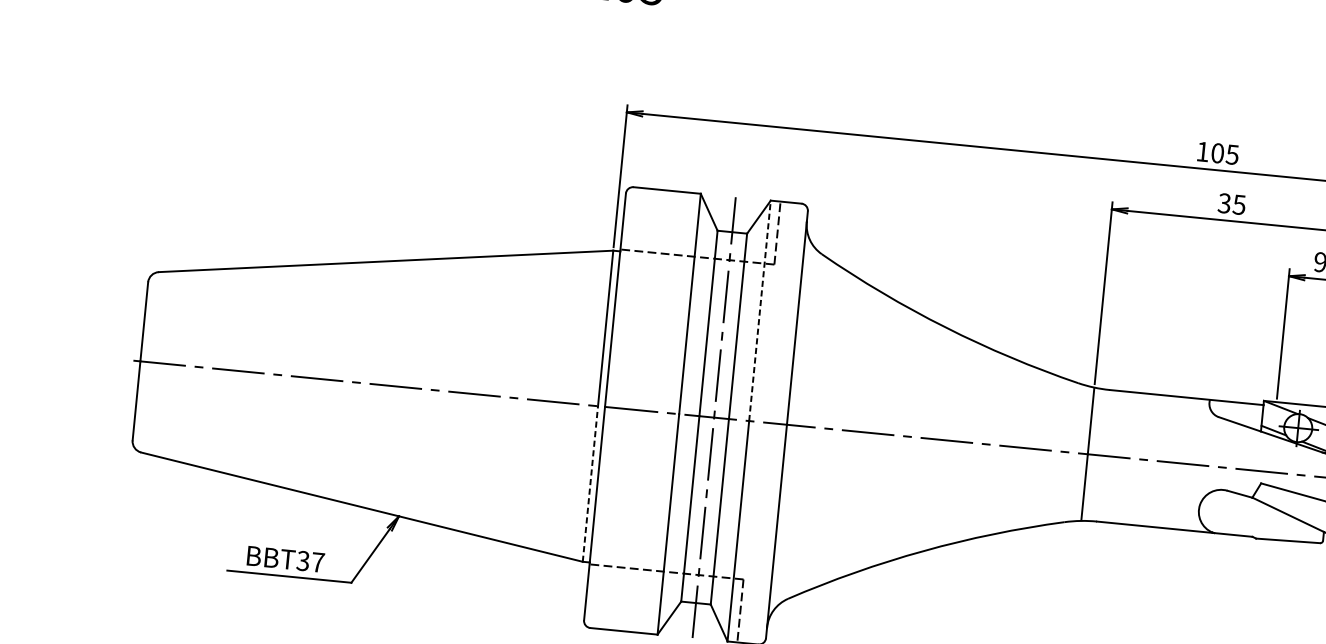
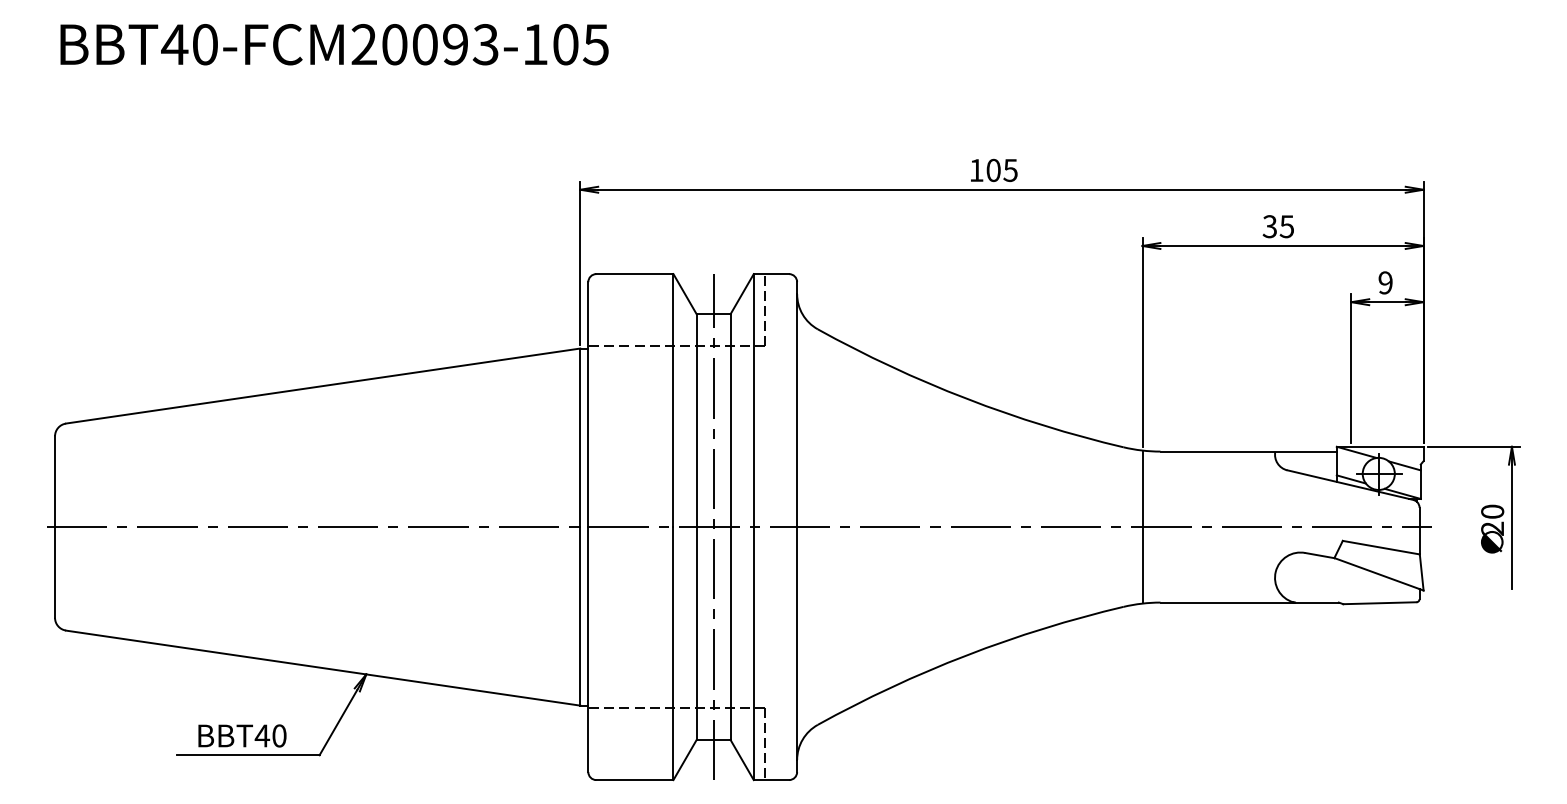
text: (1218, 152) -> (994, 169), moved
line: (759, 310) -> (753, 400), dashed -> solid
line: (590, 483) -> (580, 615), dashed -> solid
text: (310, 561) -> (270, 735), BBT37 -> BBT40

